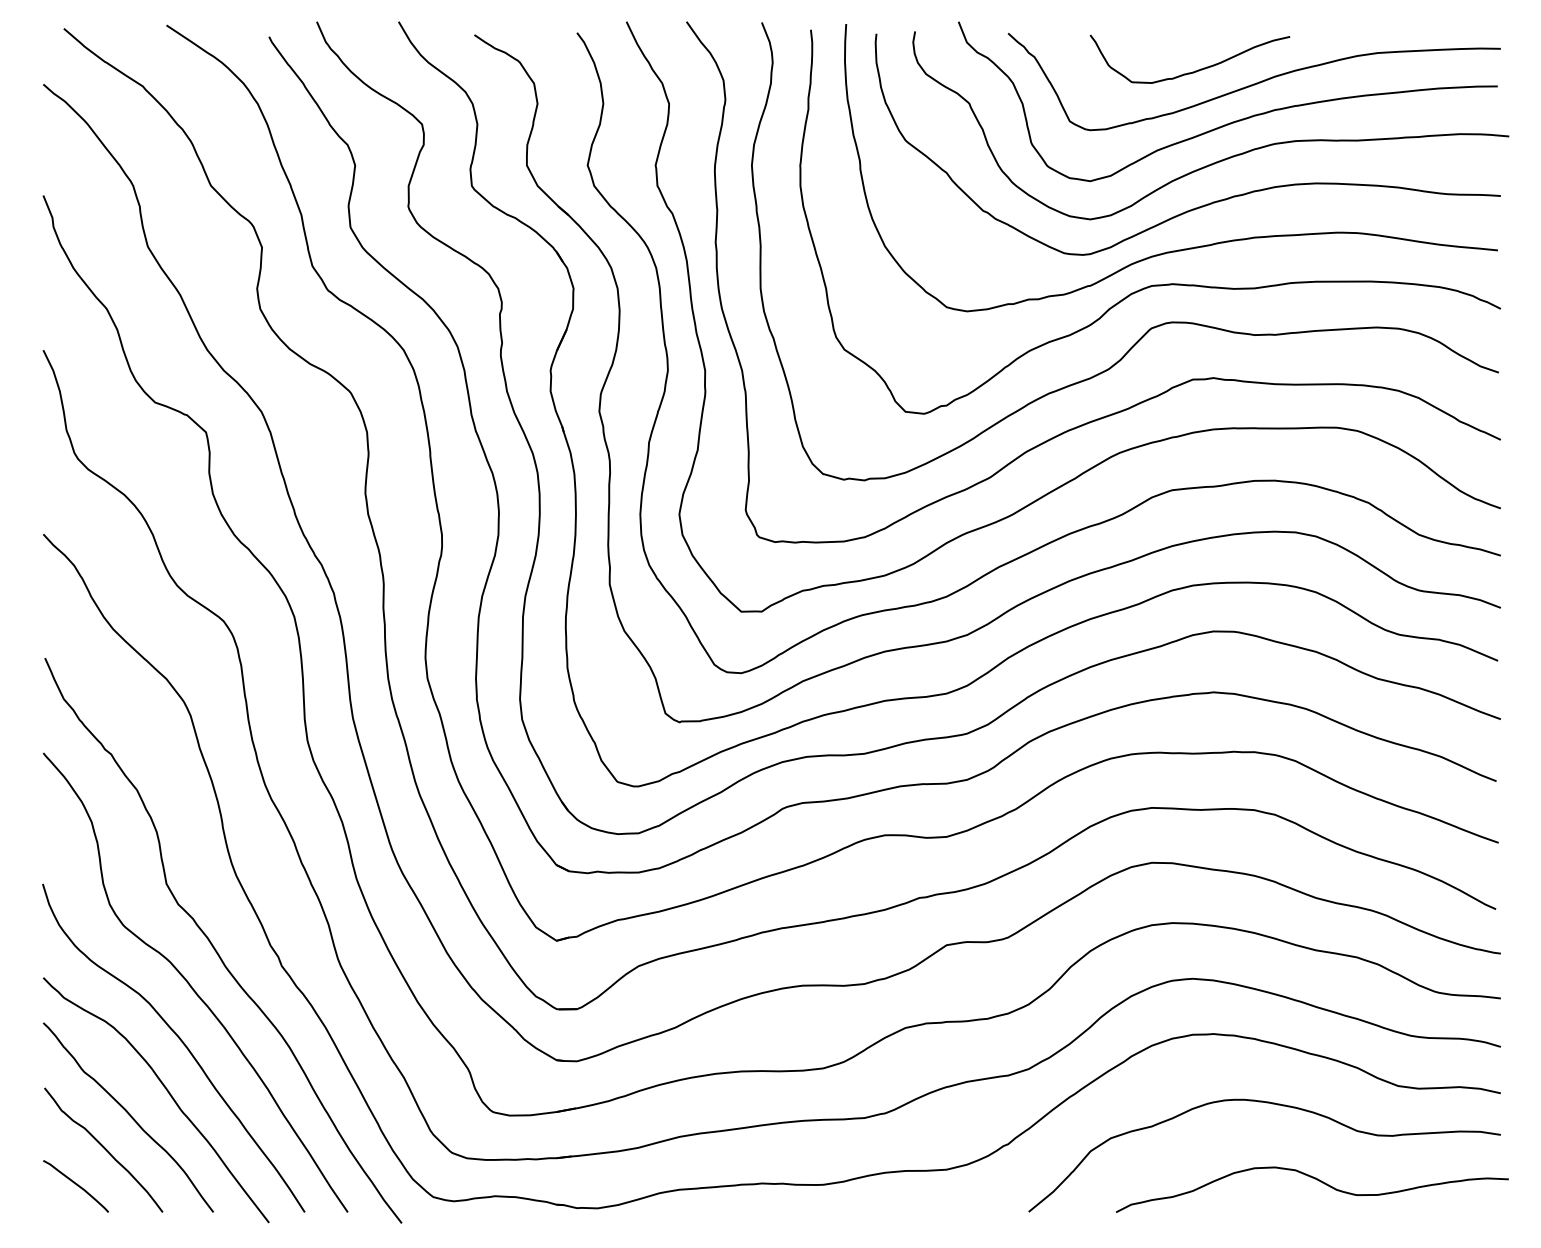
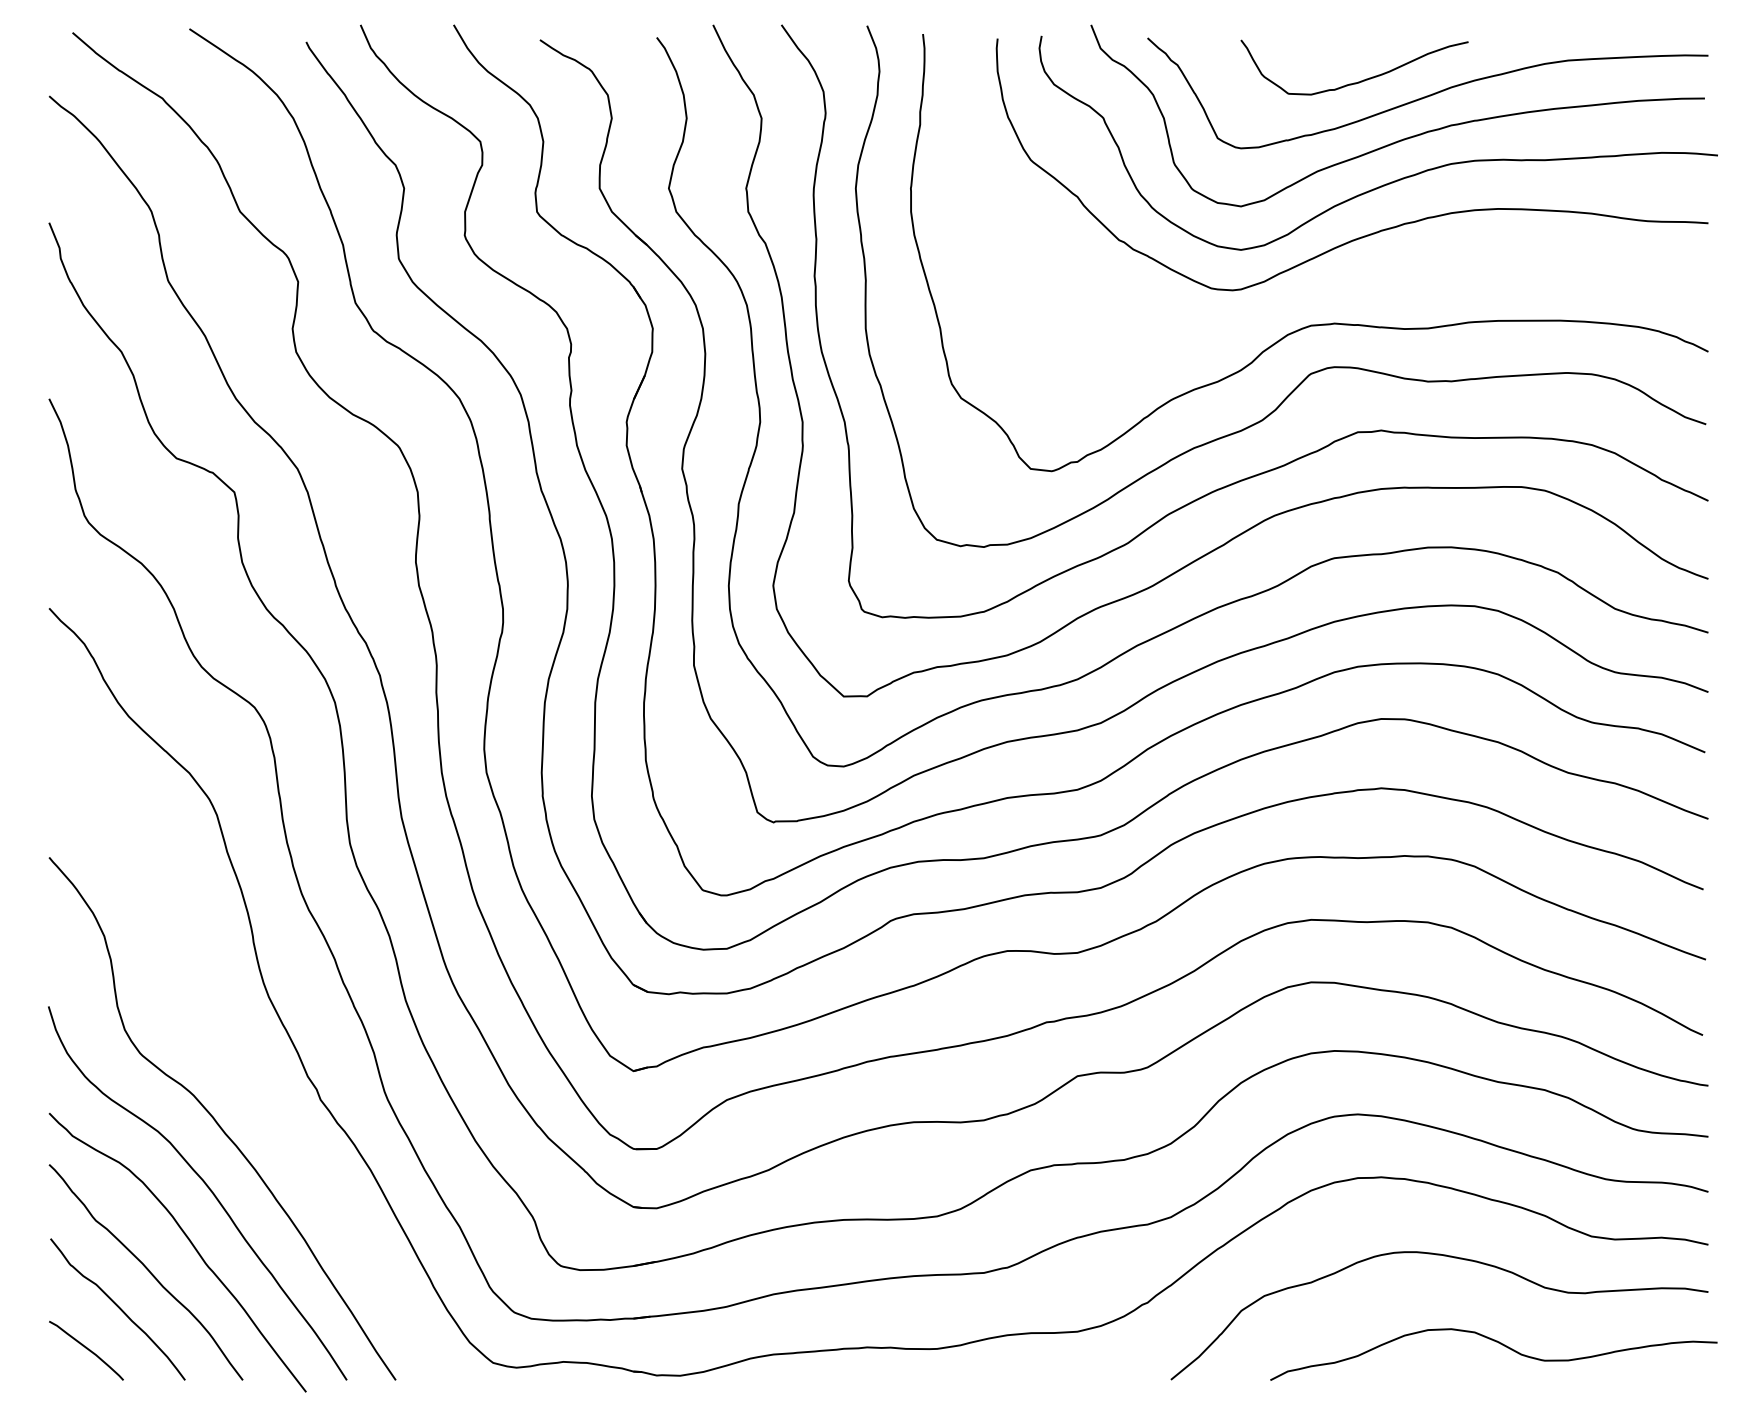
curve: (1183, 248) -> (1347, 283), removed
curve: (214, 946) -> (244, 1077), removed

